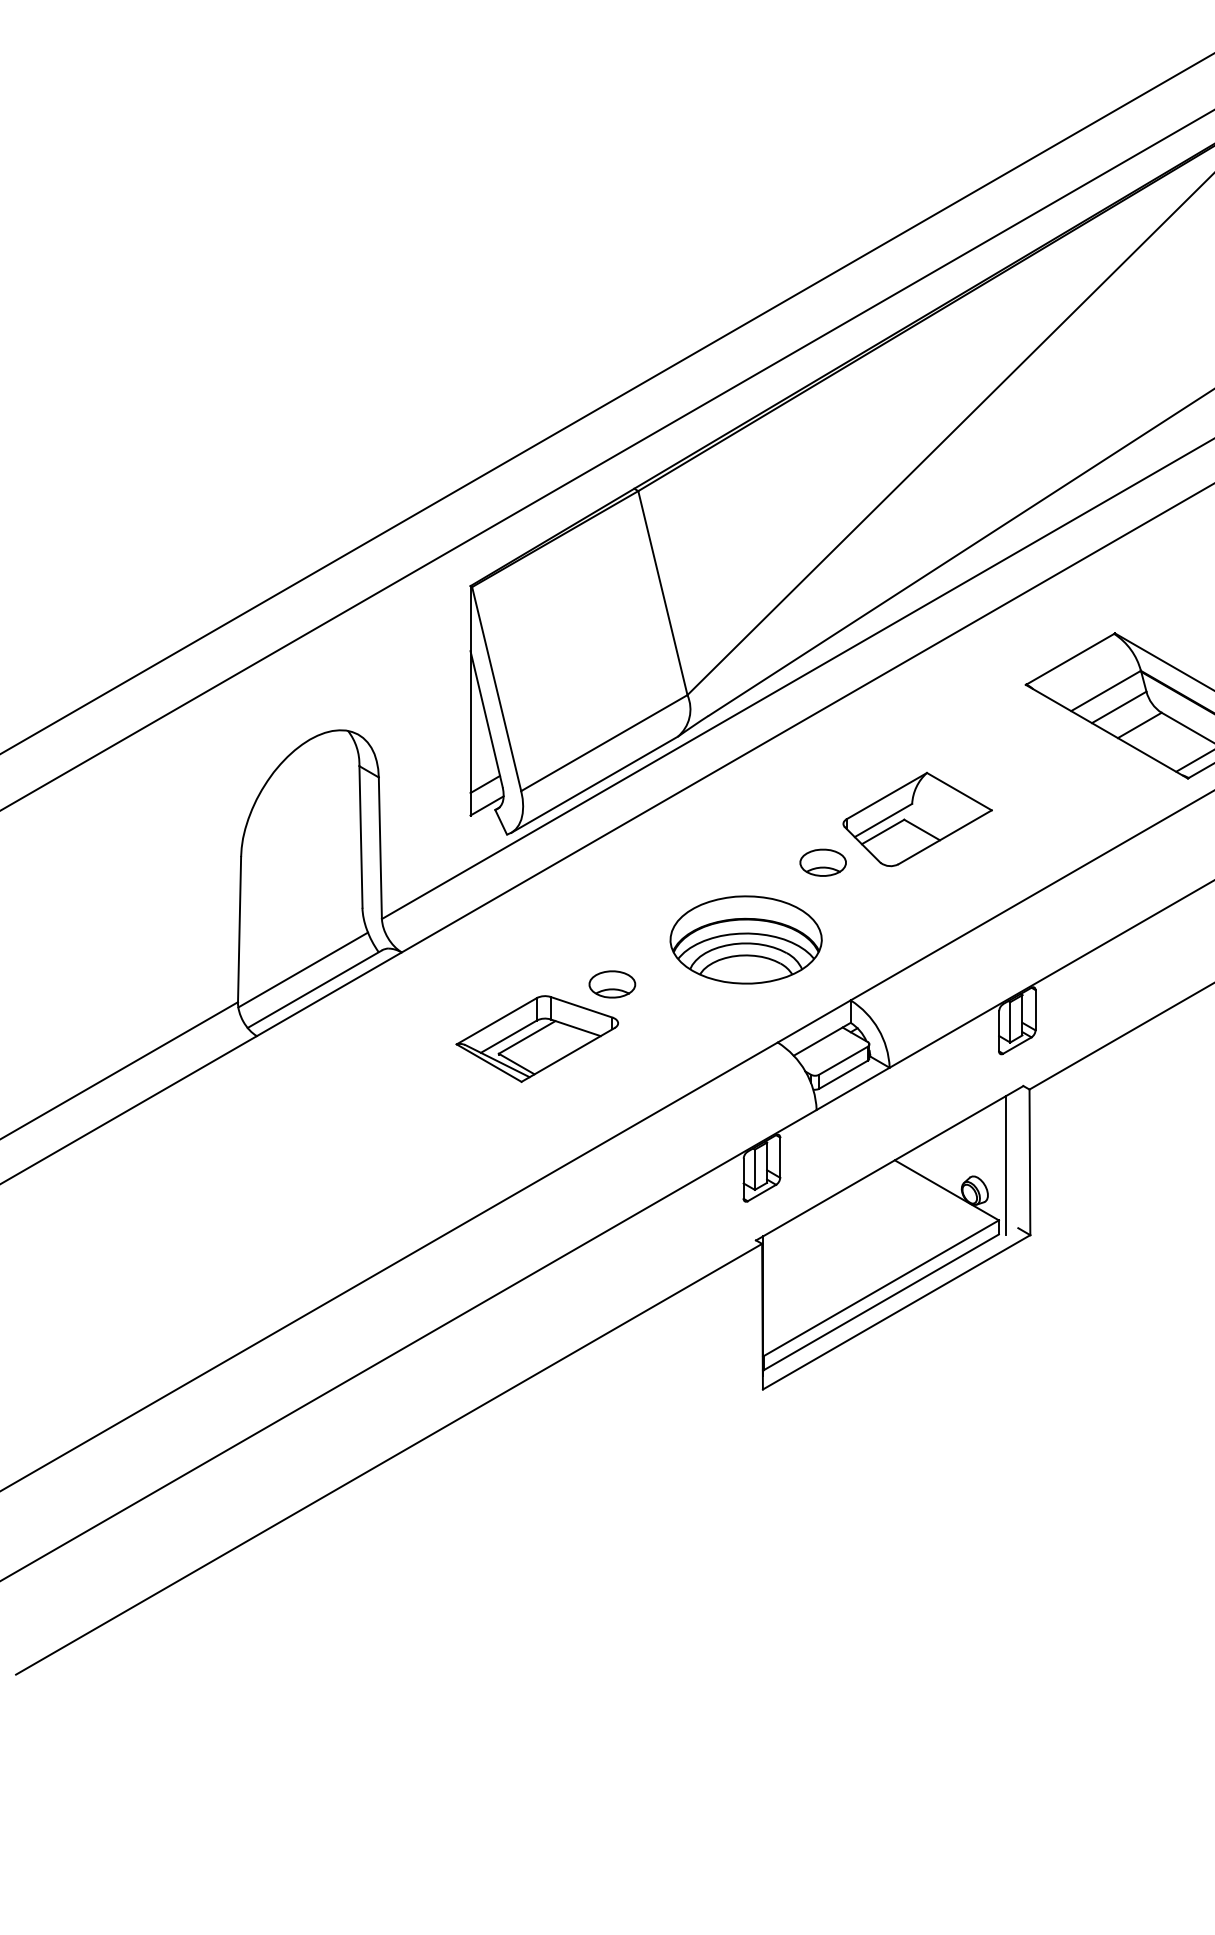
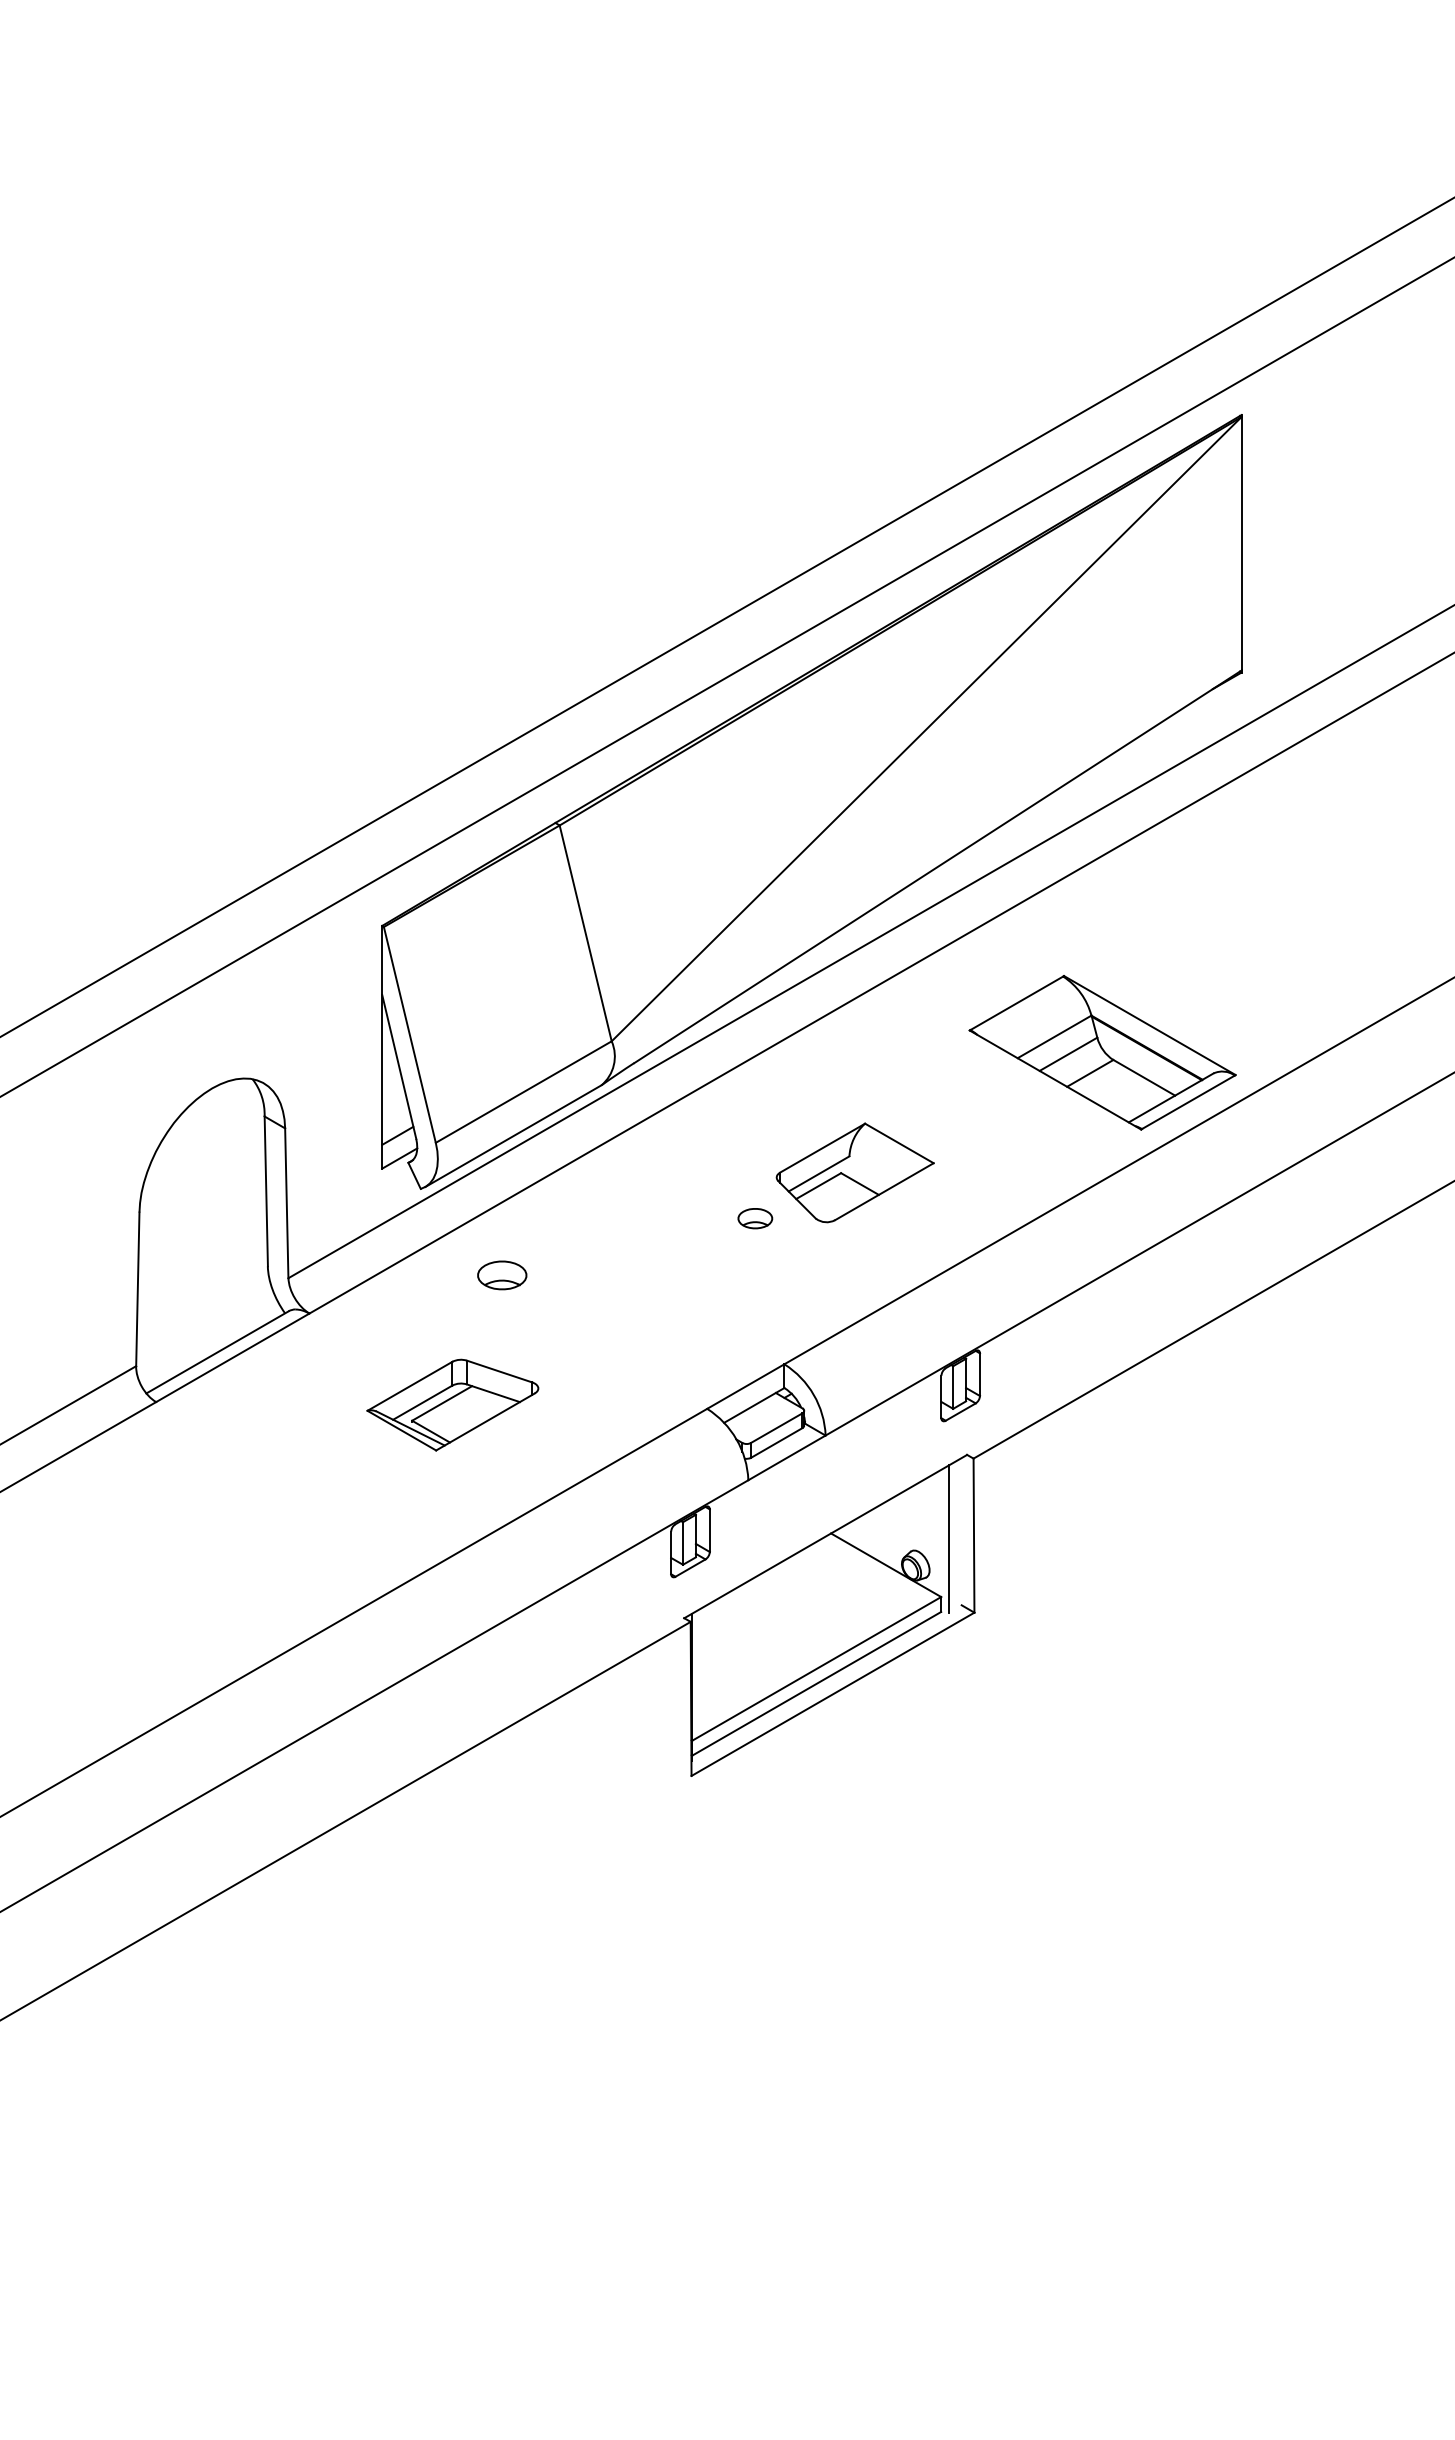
part: (823, 862) -> (755, 1218), size x0.7
part: (745, 940) -> (673, 1300), removed
line: (302, 969) -> (204, 1331), removed
part: (612, 984) -> (502, 1275), moved

